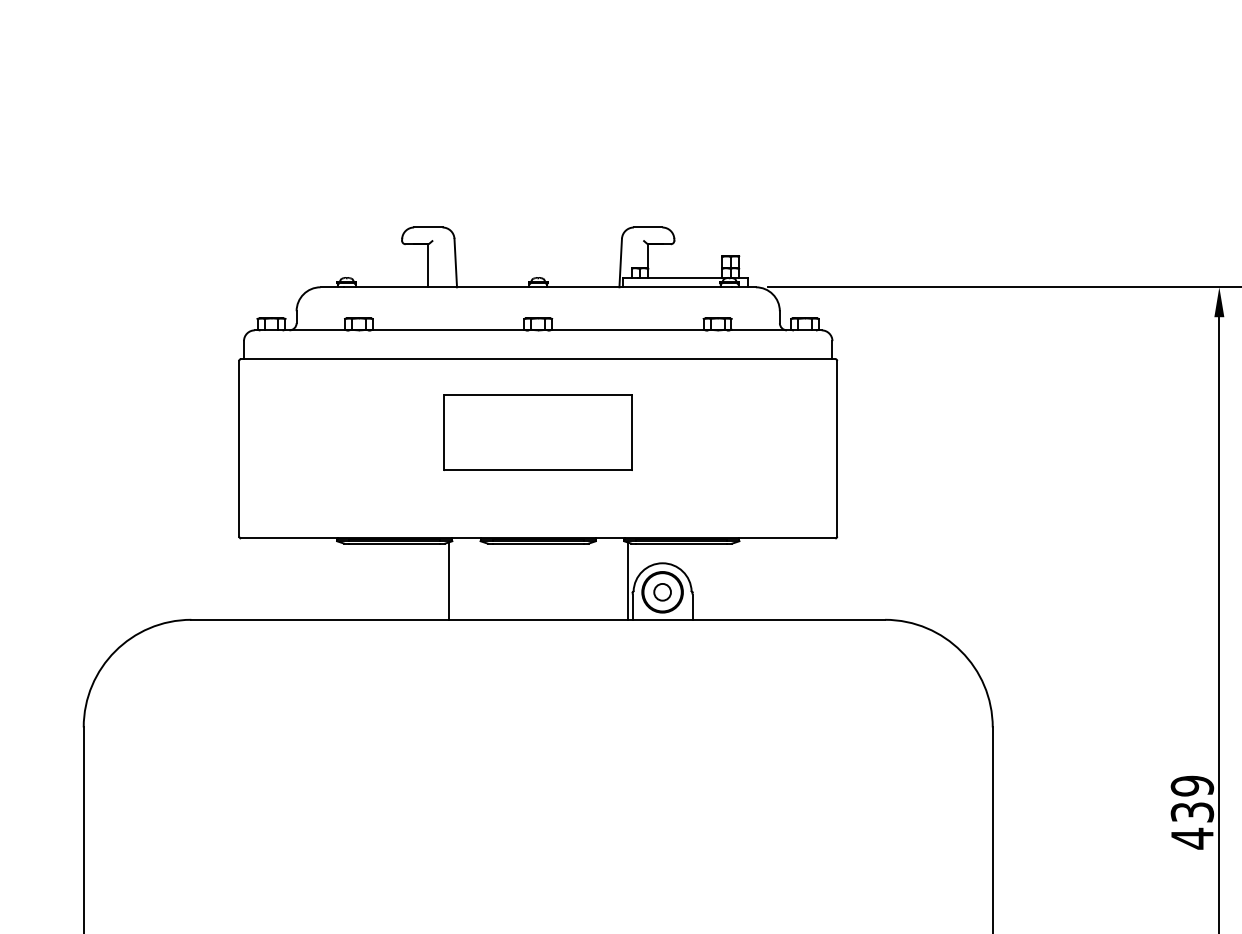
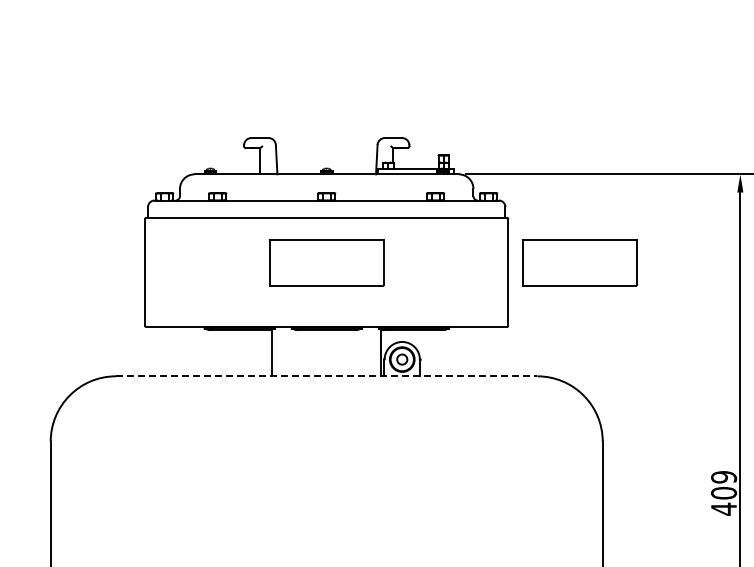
part: (954, 432) -> (579, 262), added
line: (537, 620) -> (326, 376), solid -> dashed
text: (1191, 812) -> (723, 493), 439 -> 409

